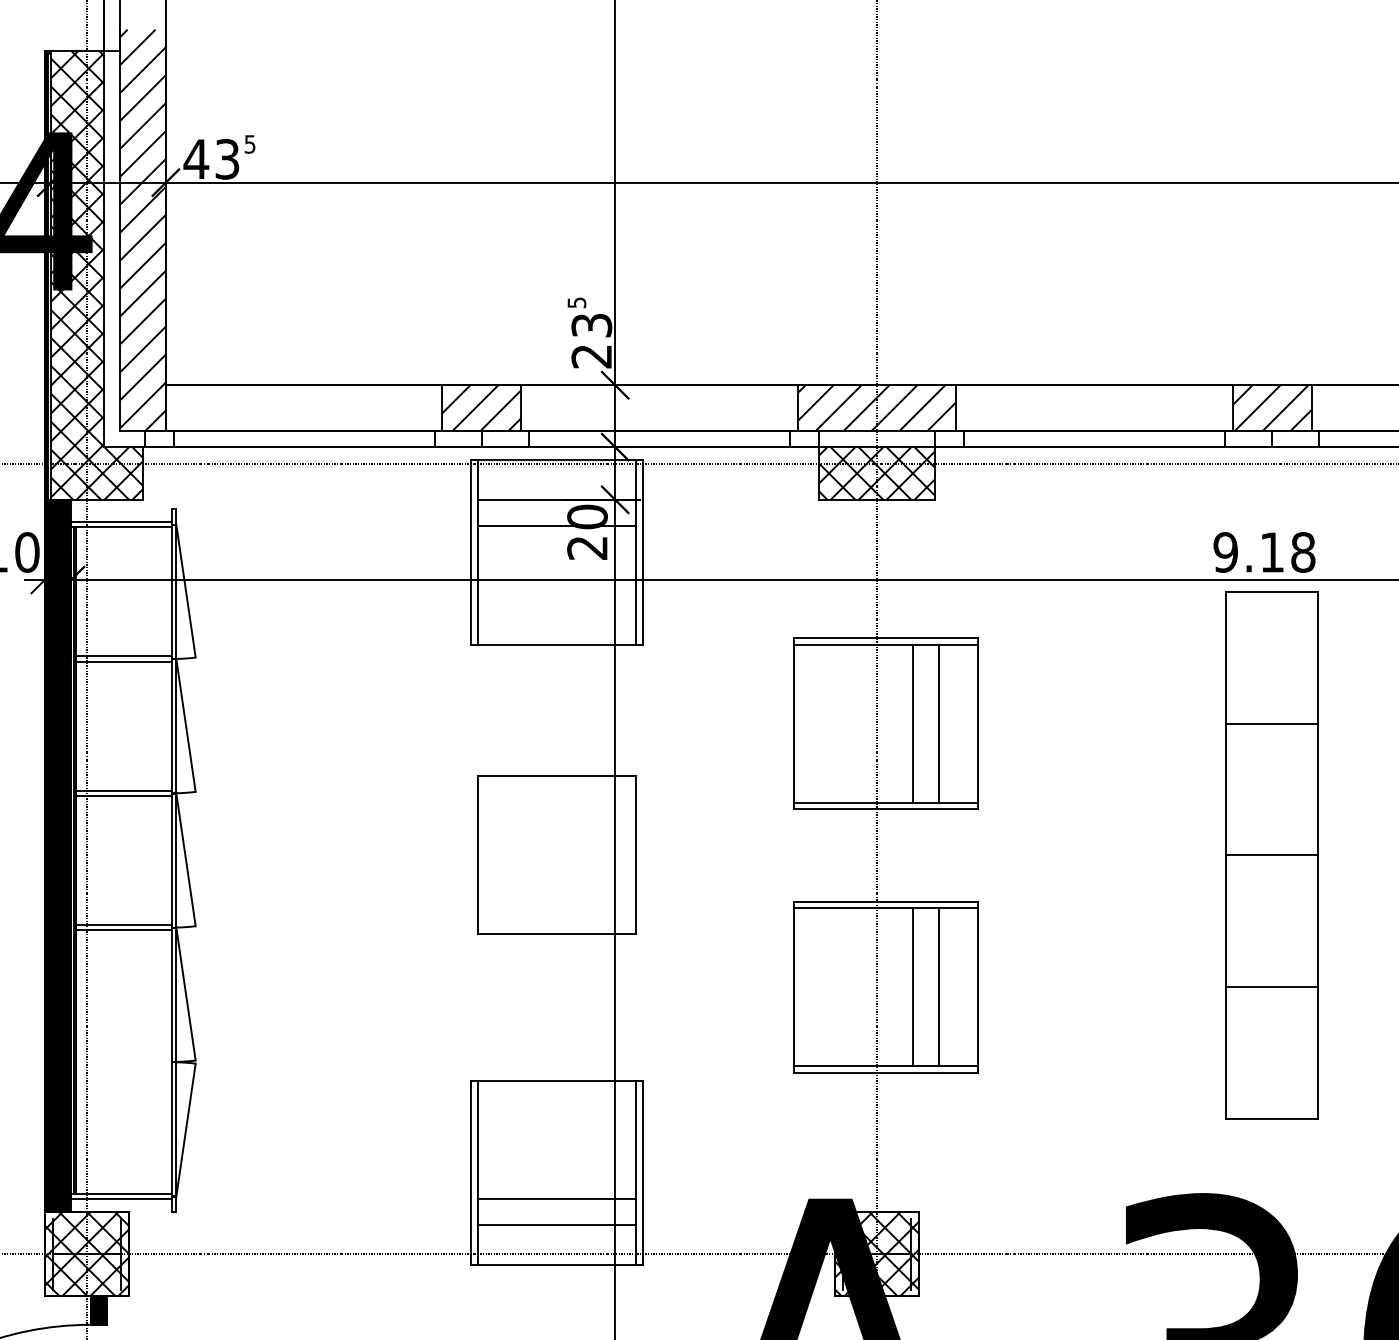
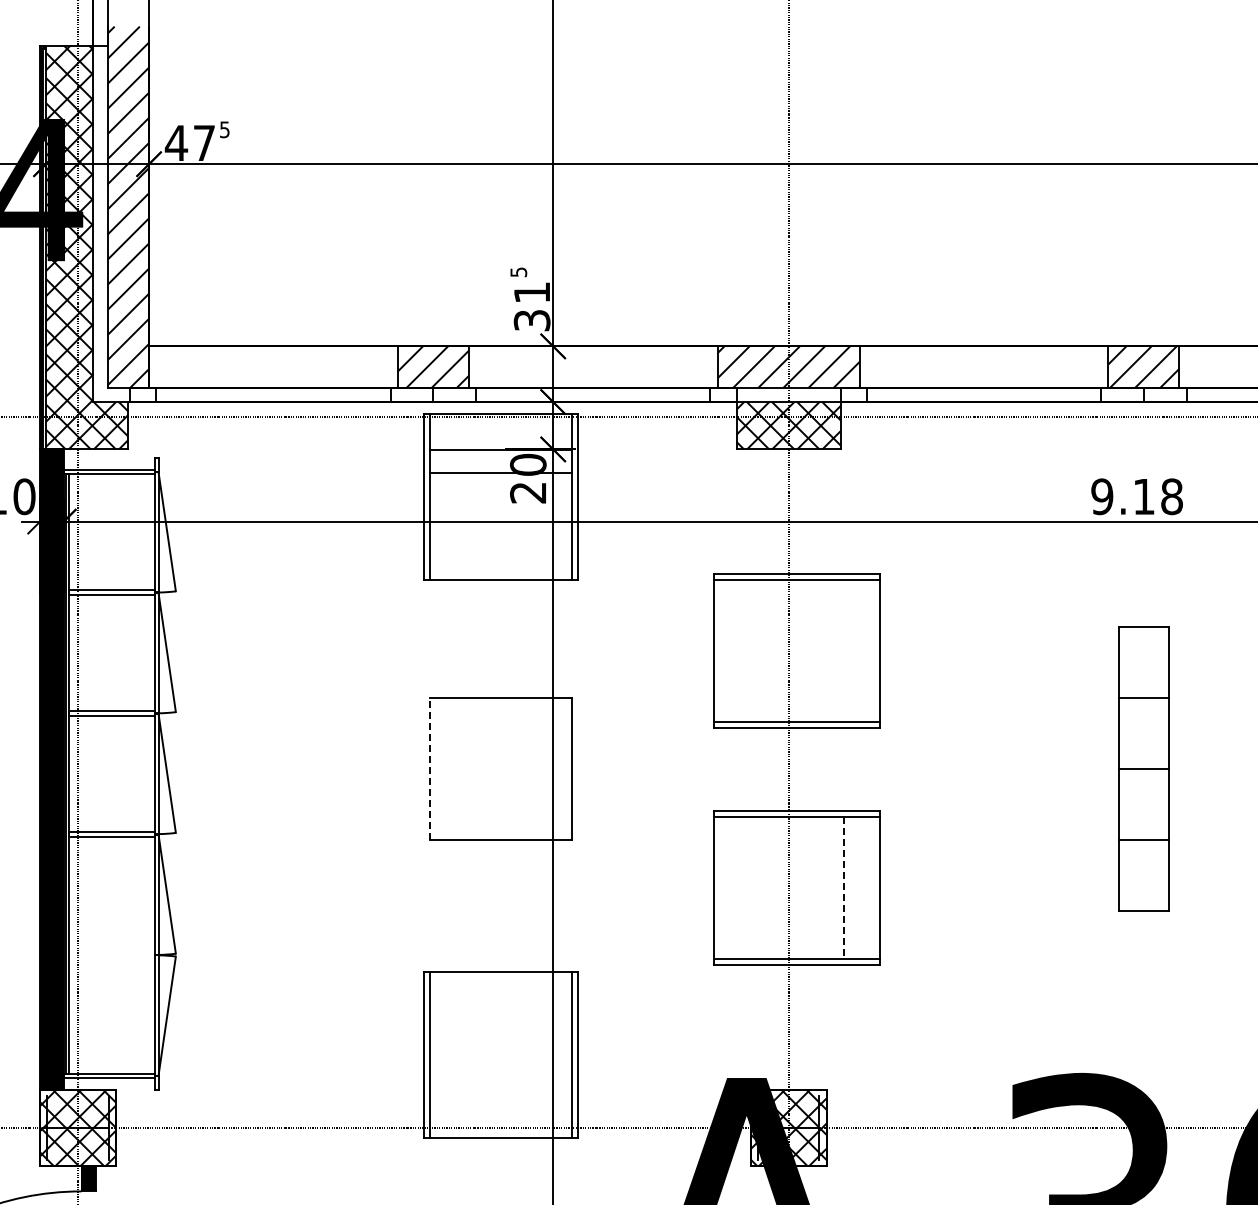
text: (227, 158) -> (204, 142), 43 -> 47
text: (591, 340) -> (531, 306), 23 -> 31
line: (912, 723) -> (820, 650), removed
line: (939, 723) -> (844, 650), removed
line: (477, 854) -> (429, 768), solid -> dashed
part: (1271, 854) -> (1143, 768), size x0.6
line: (912, 986) -> (820, 887), removed
line: (939, 988) -> (844, 888), solid -> dashed
line: (556, 1199) -> (500, 1078), removed
line: (556, 1224) -> (500, 1101), removed

